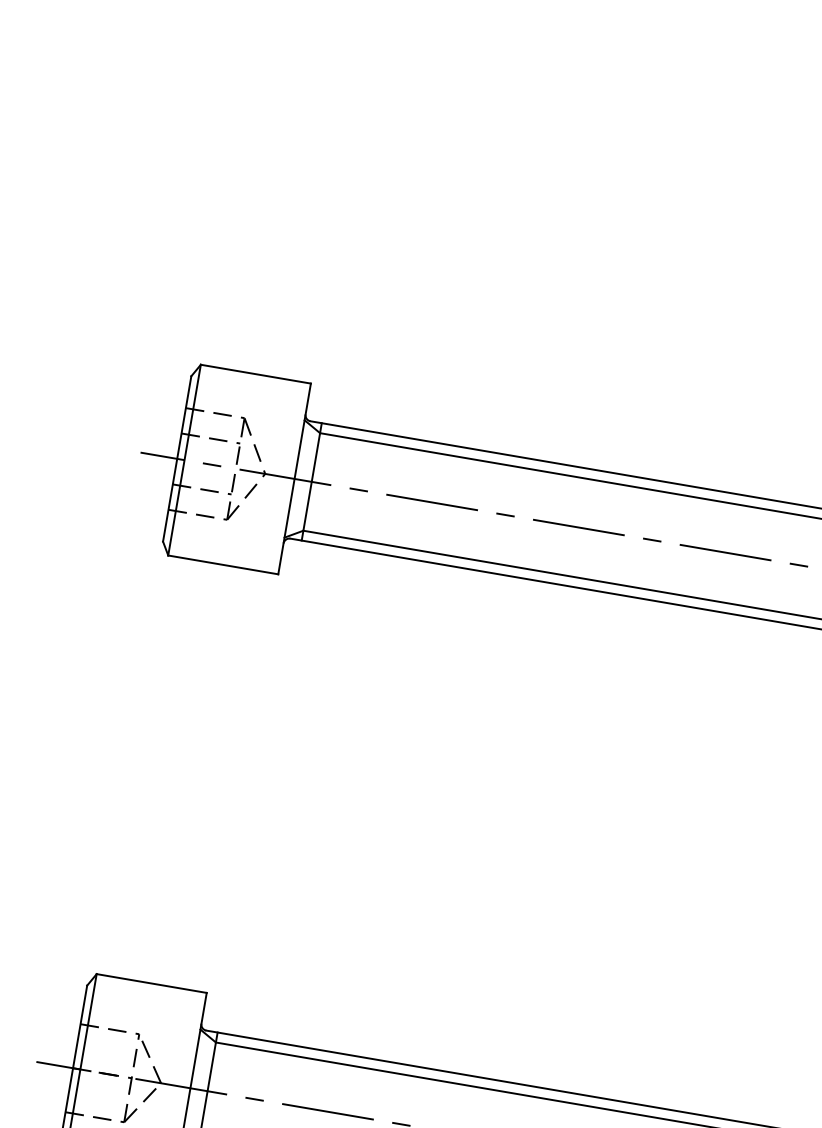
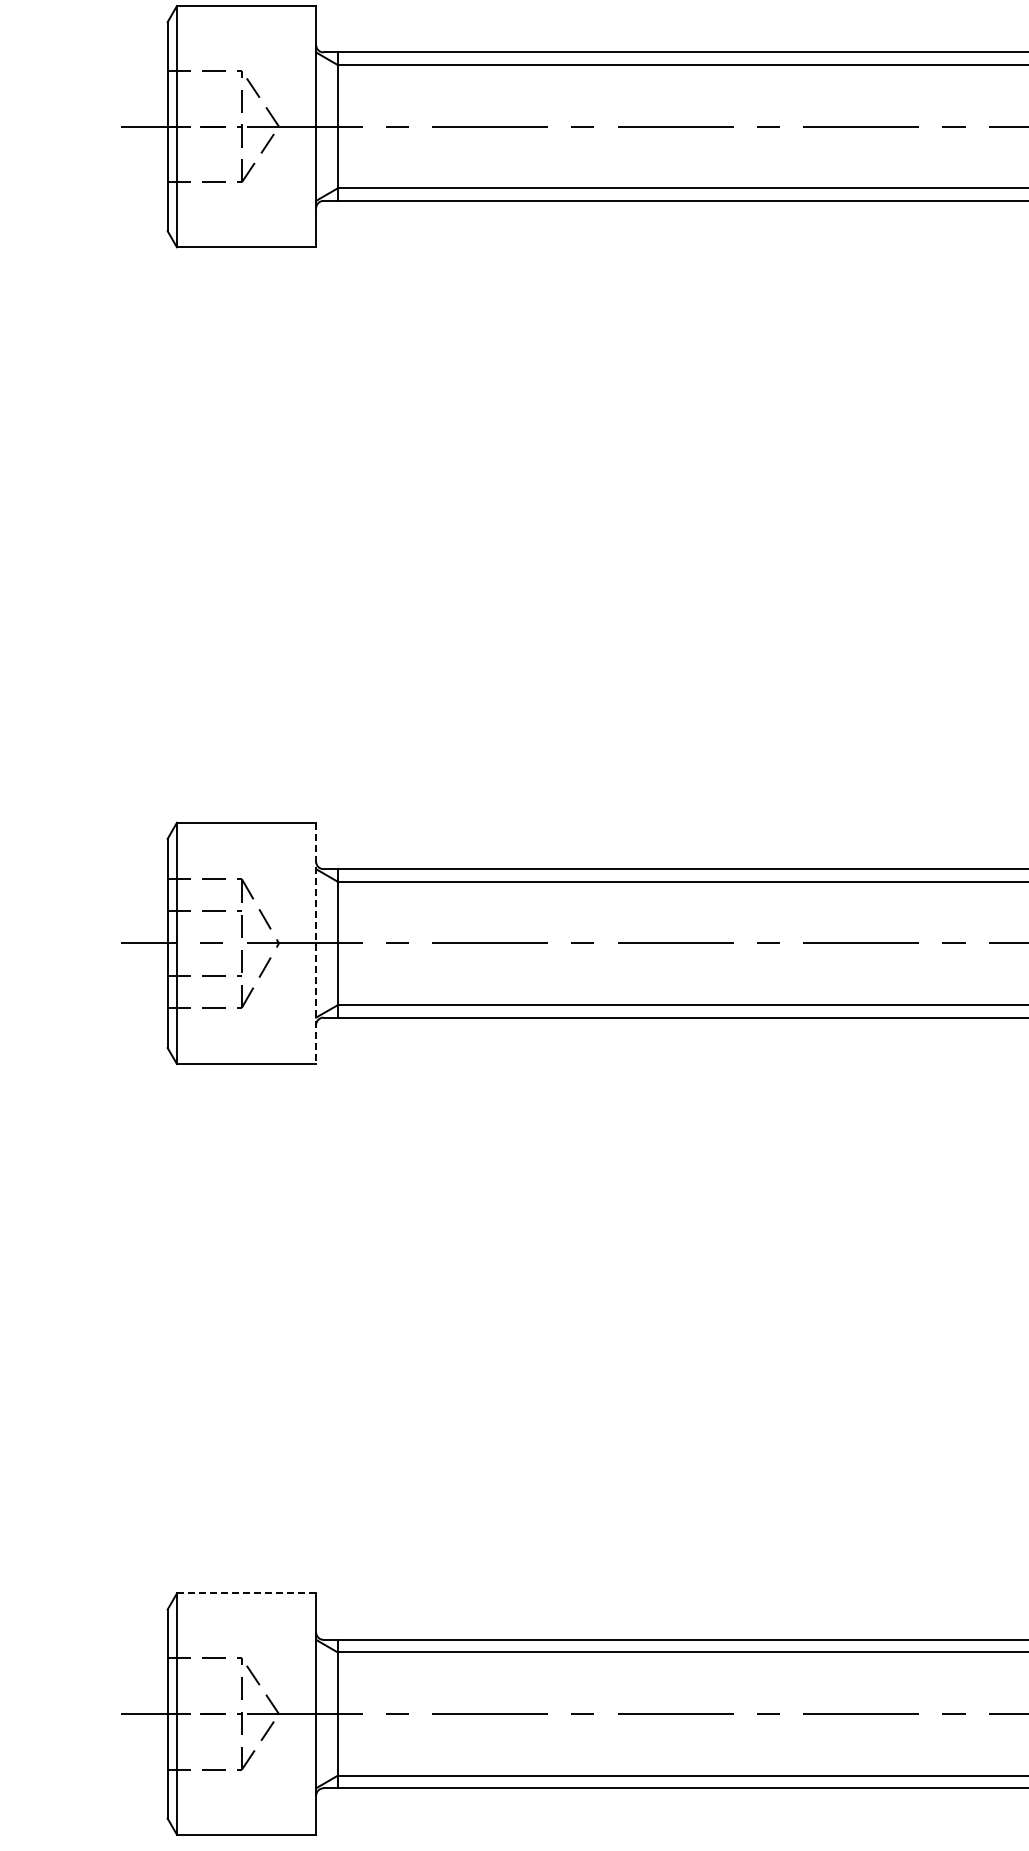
line: (294, 479) -> (316, 943), solid -> dashed
line: (151, 983) -> (246, 1593), solid -> dashed

